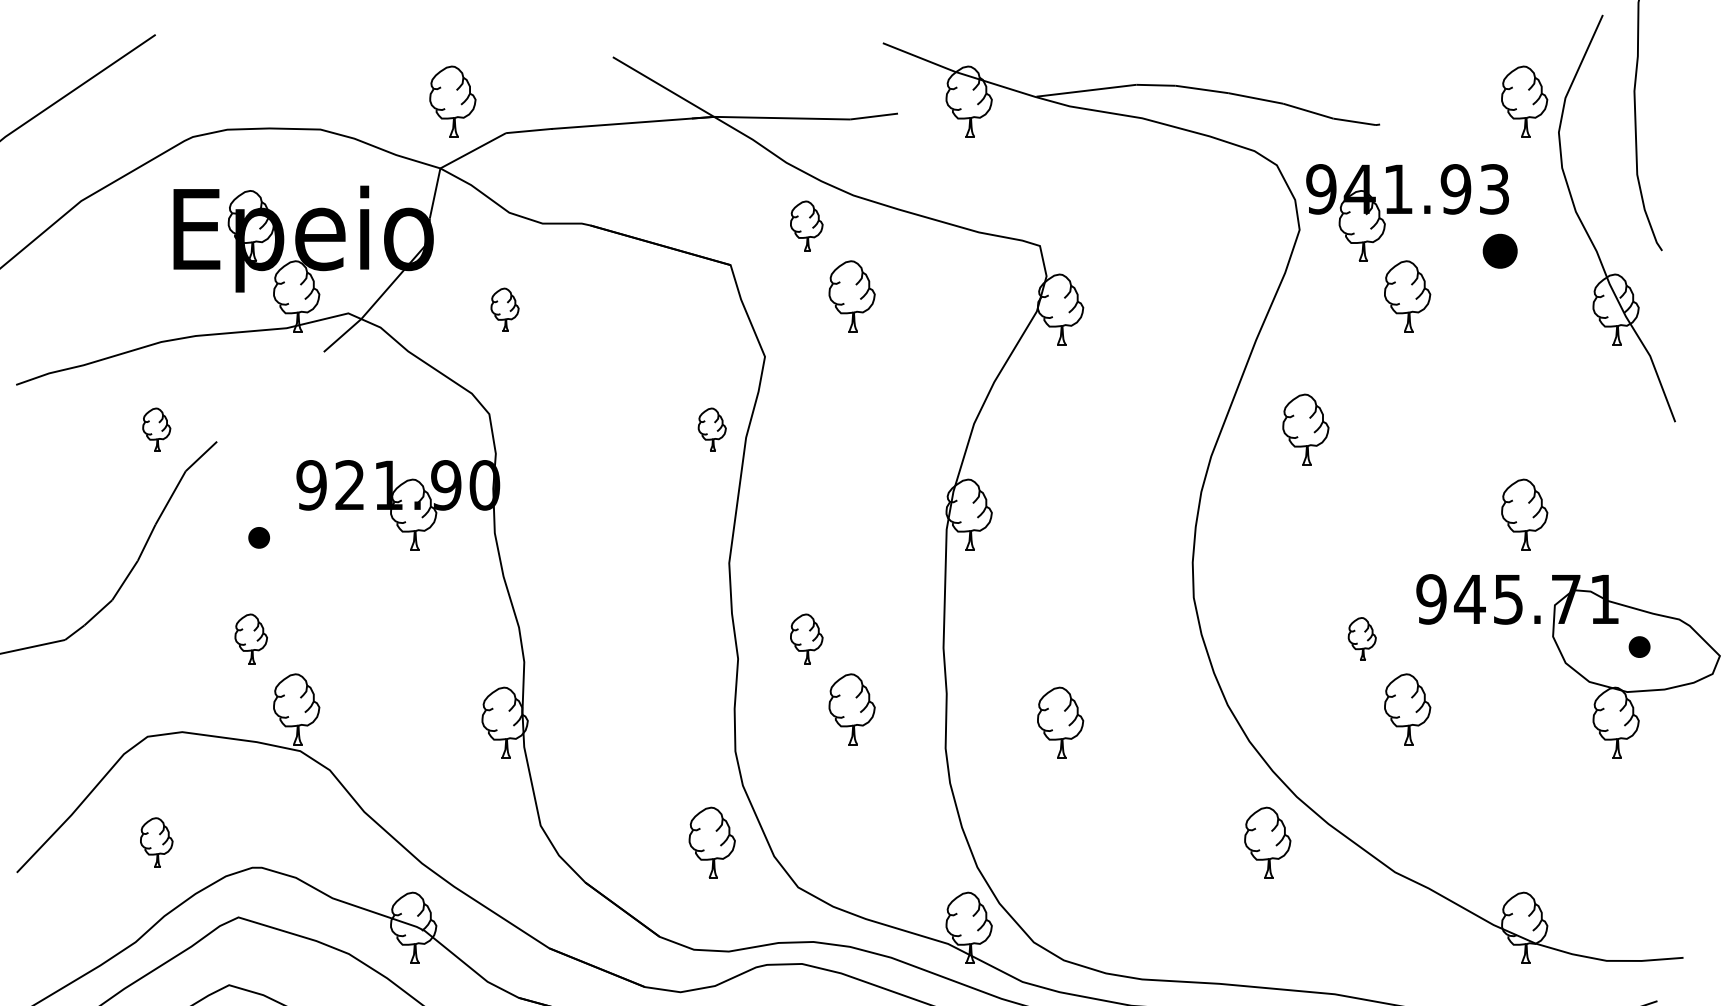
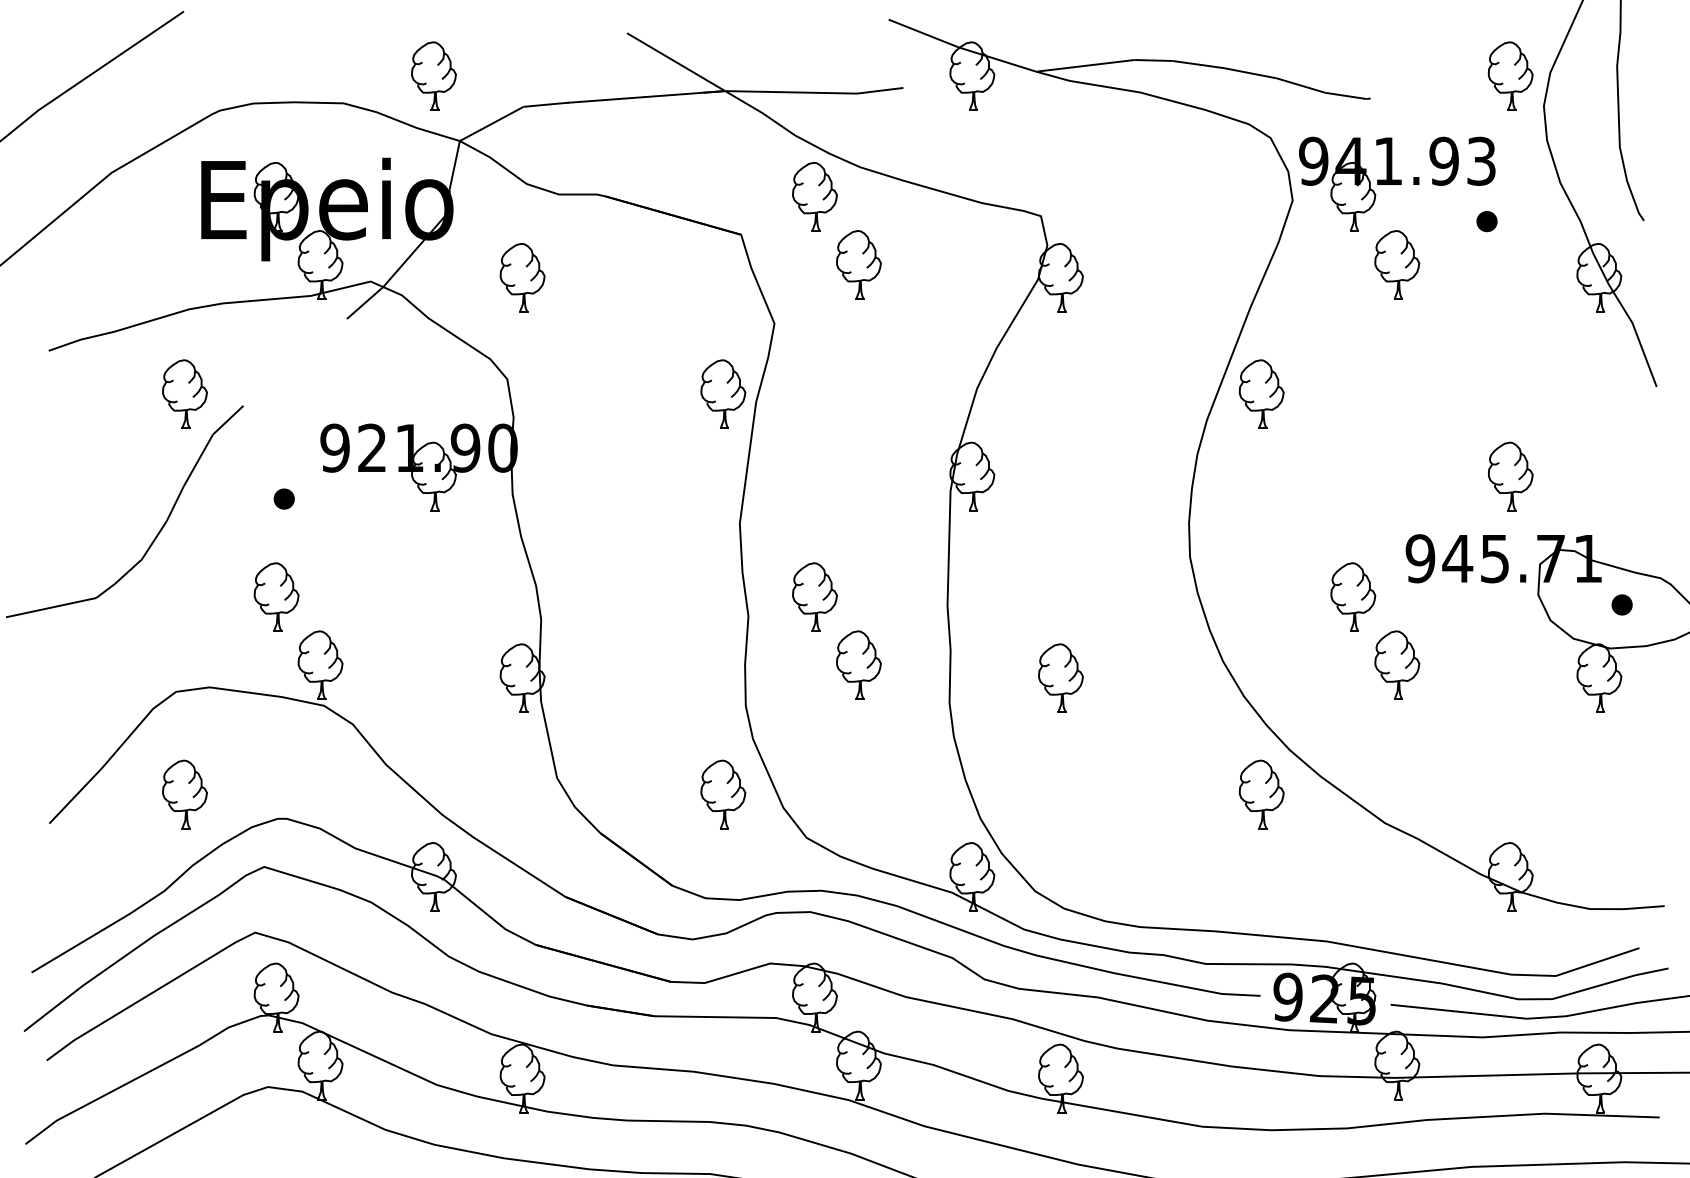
part: (452, 100) -> (433, 75), moved
part: (806, 225) -> (814, 196), size x1.43
part: (1499, 251) -> (1486, 221), size x0.62
part: (505, 309) -> (522, 277), size x1.67
part: (156, 428) -> (184, 393), size x1.67
part: (712, 428) -> (723, 393), size x1.67
part: (1305, 428) -> (1261, 393), moved
part: (251, 638) -> (276, 596), size x1.43
part: (806, 638) -> (814, 596), size x1.43
part: (1362, 638) -> (1353, 596), size x1.67
part: (156, 842) -> (184, 794), size x1.43

